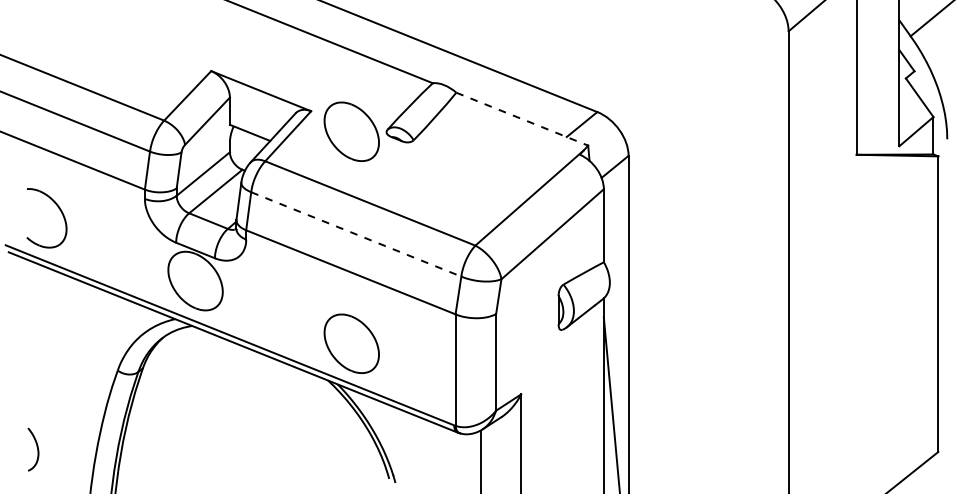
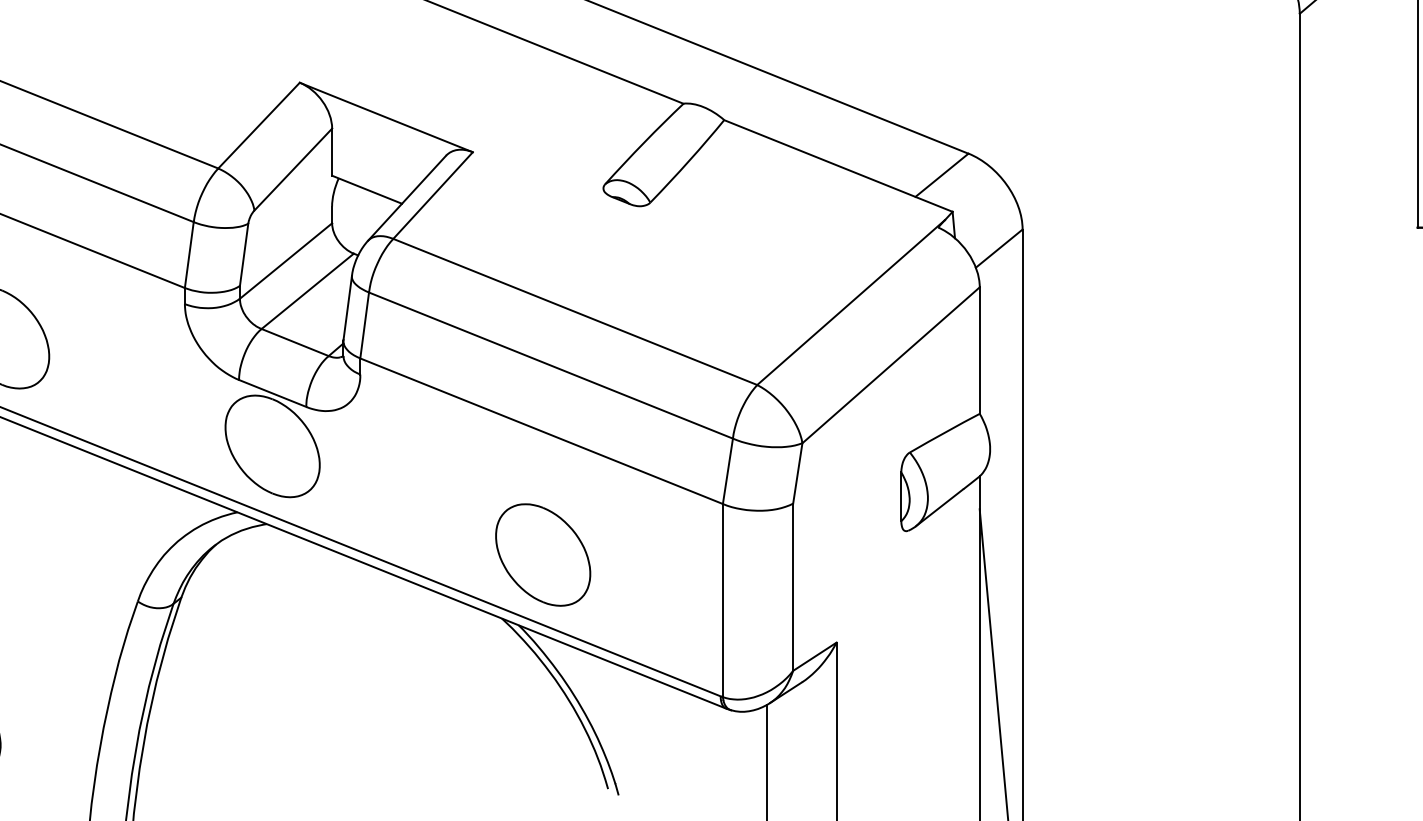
line: (522, 119) -> (838, 166), dashed -> solid
part: (351, 131) -> (542, 187), removed
line: (356, 234) -> (551, 365), dashed -> solid

